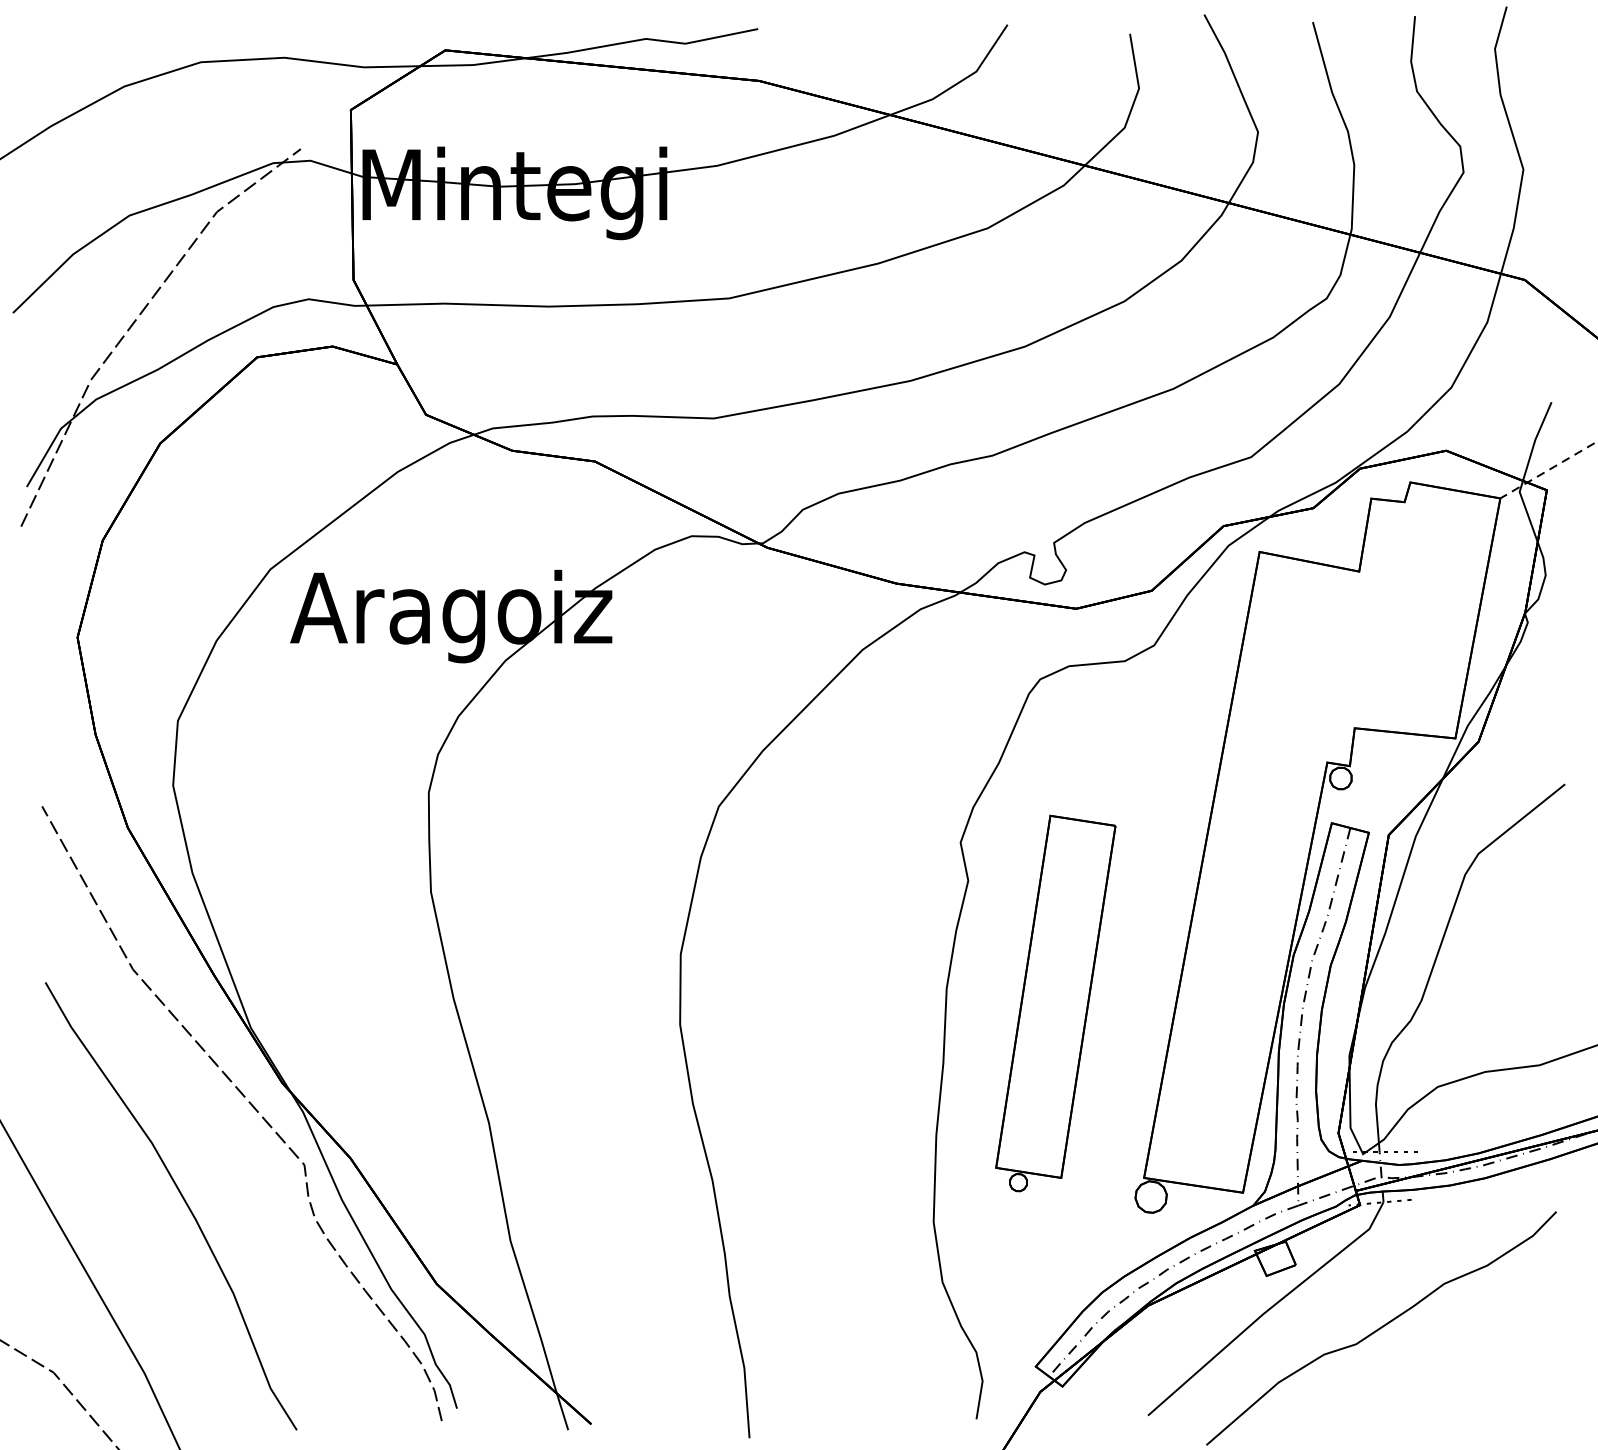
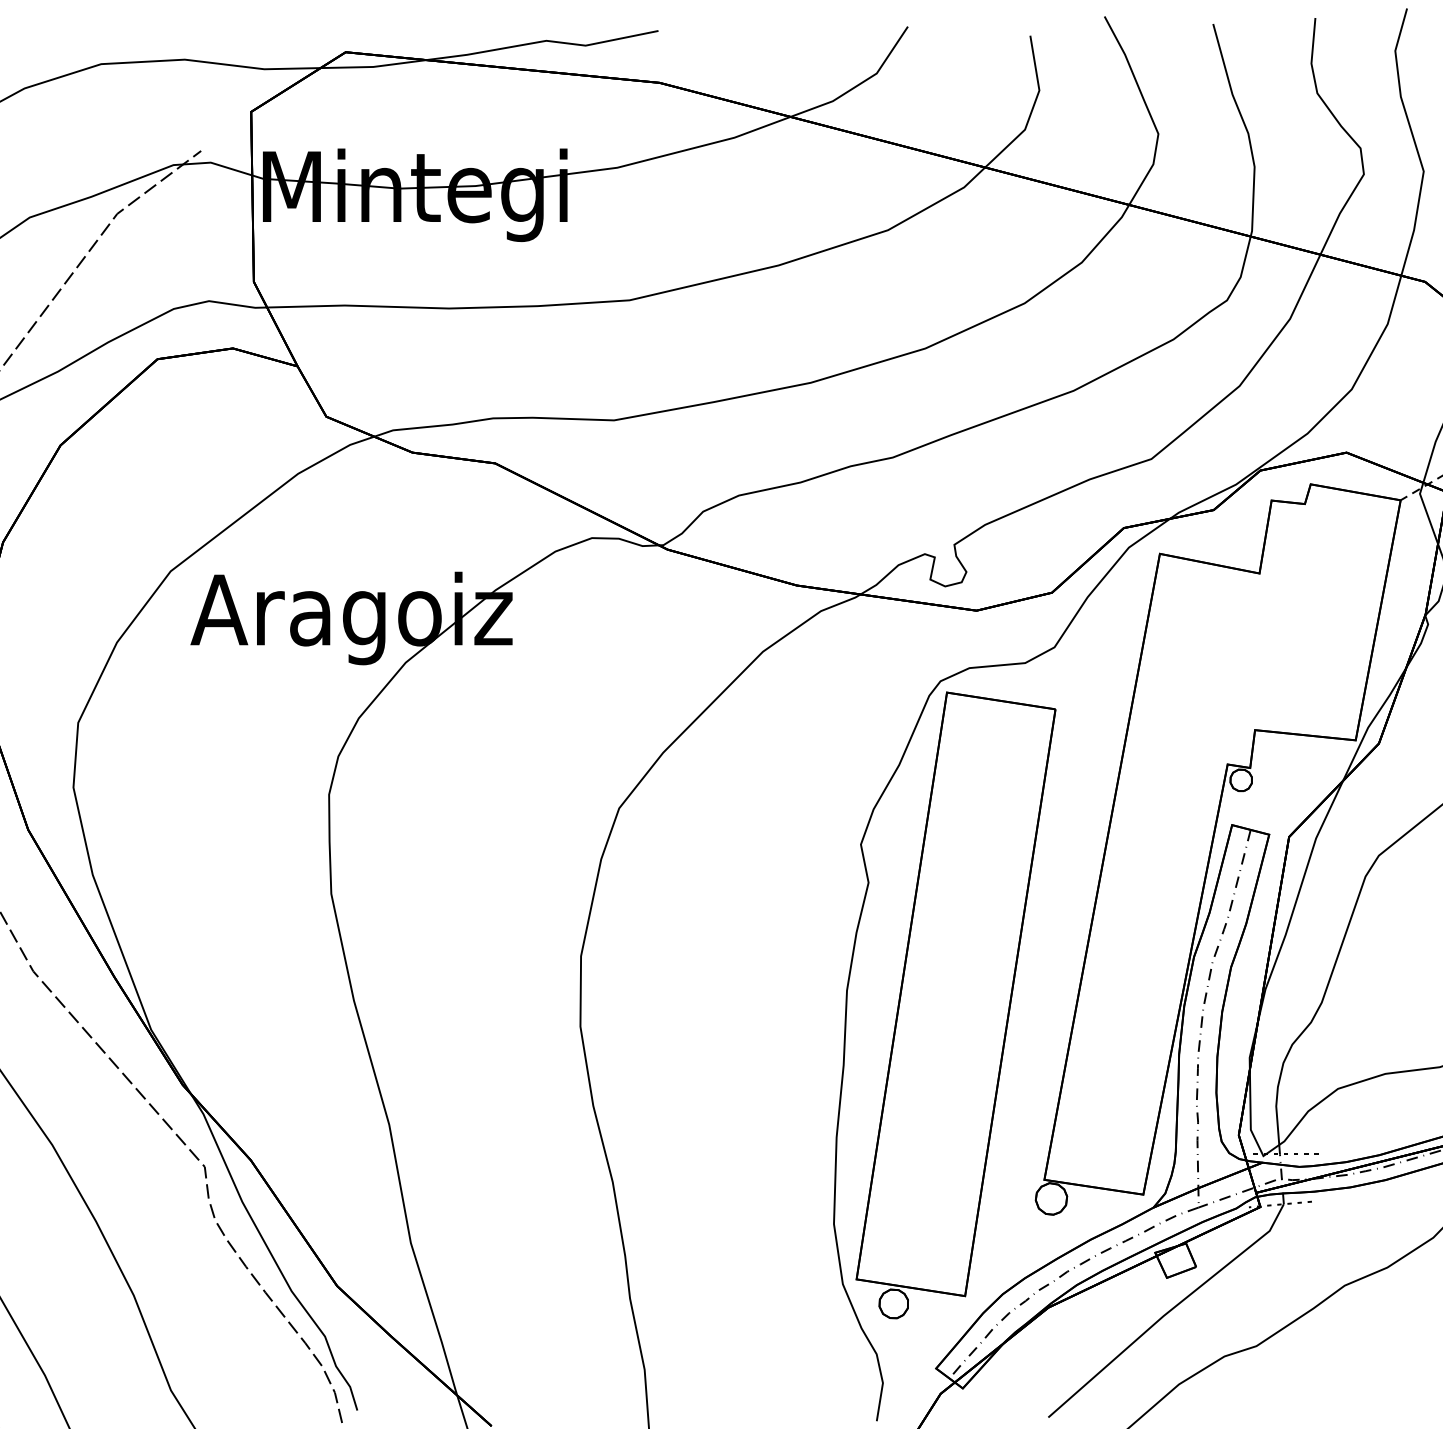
part: (1055, 1003) -> (955, 1005), size x1.67

